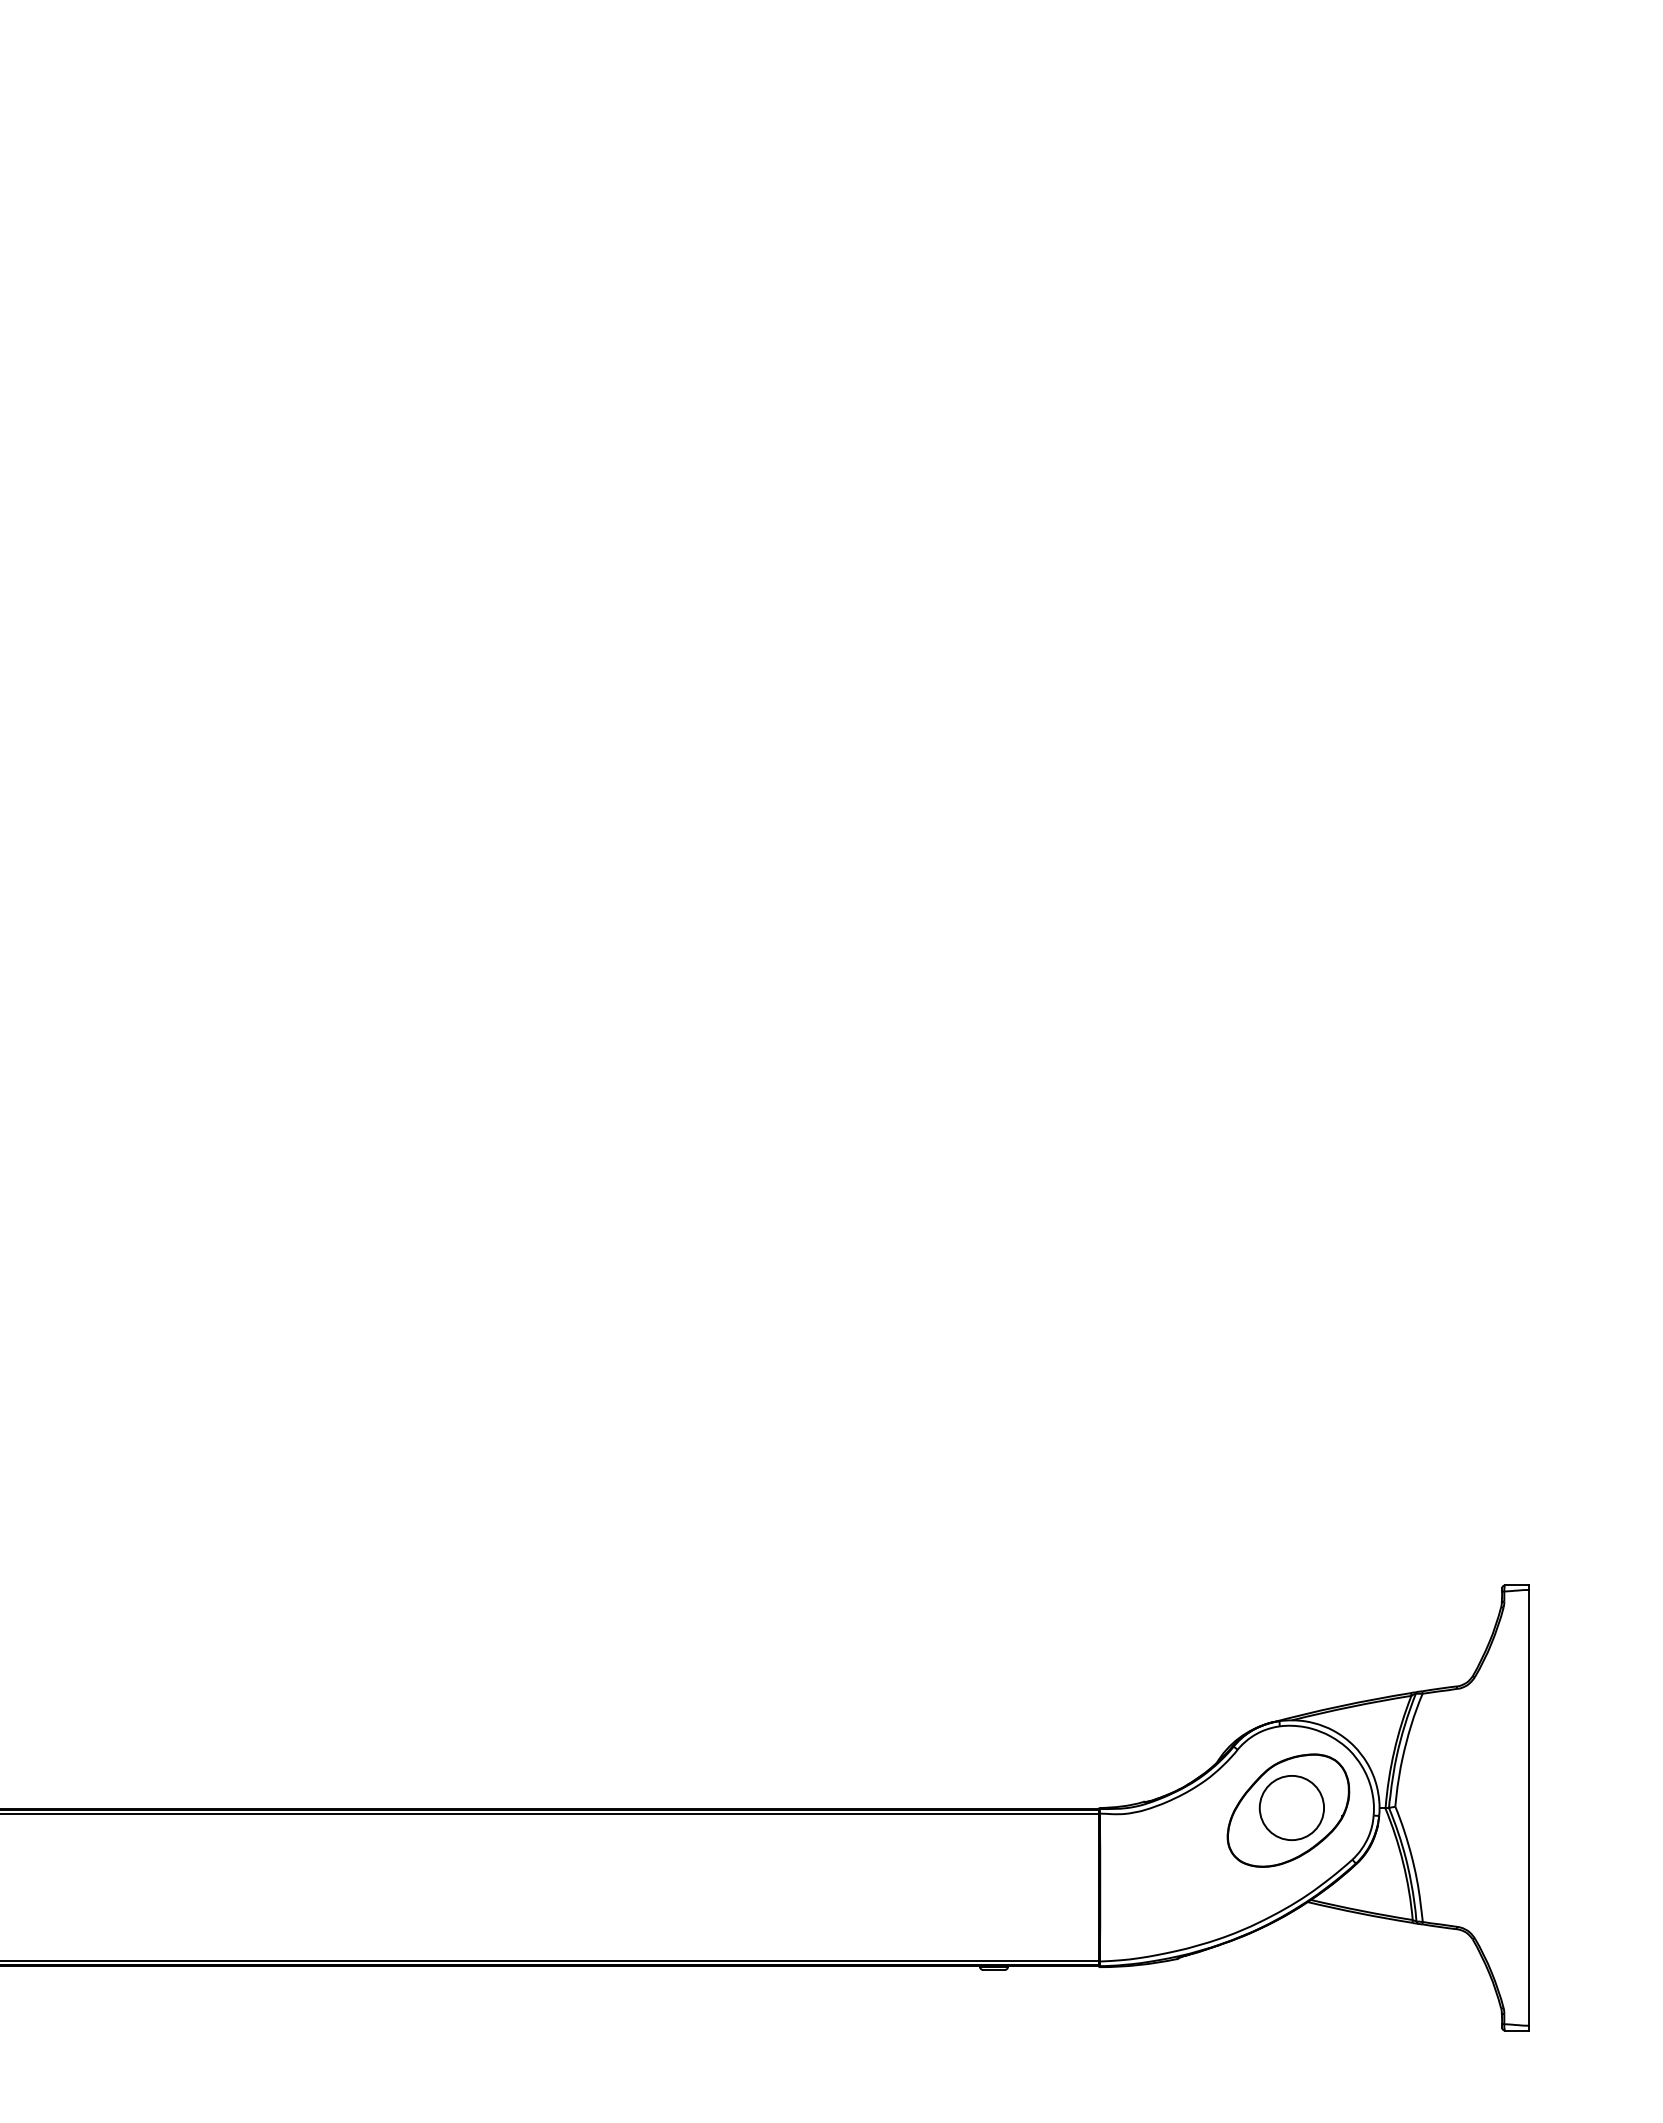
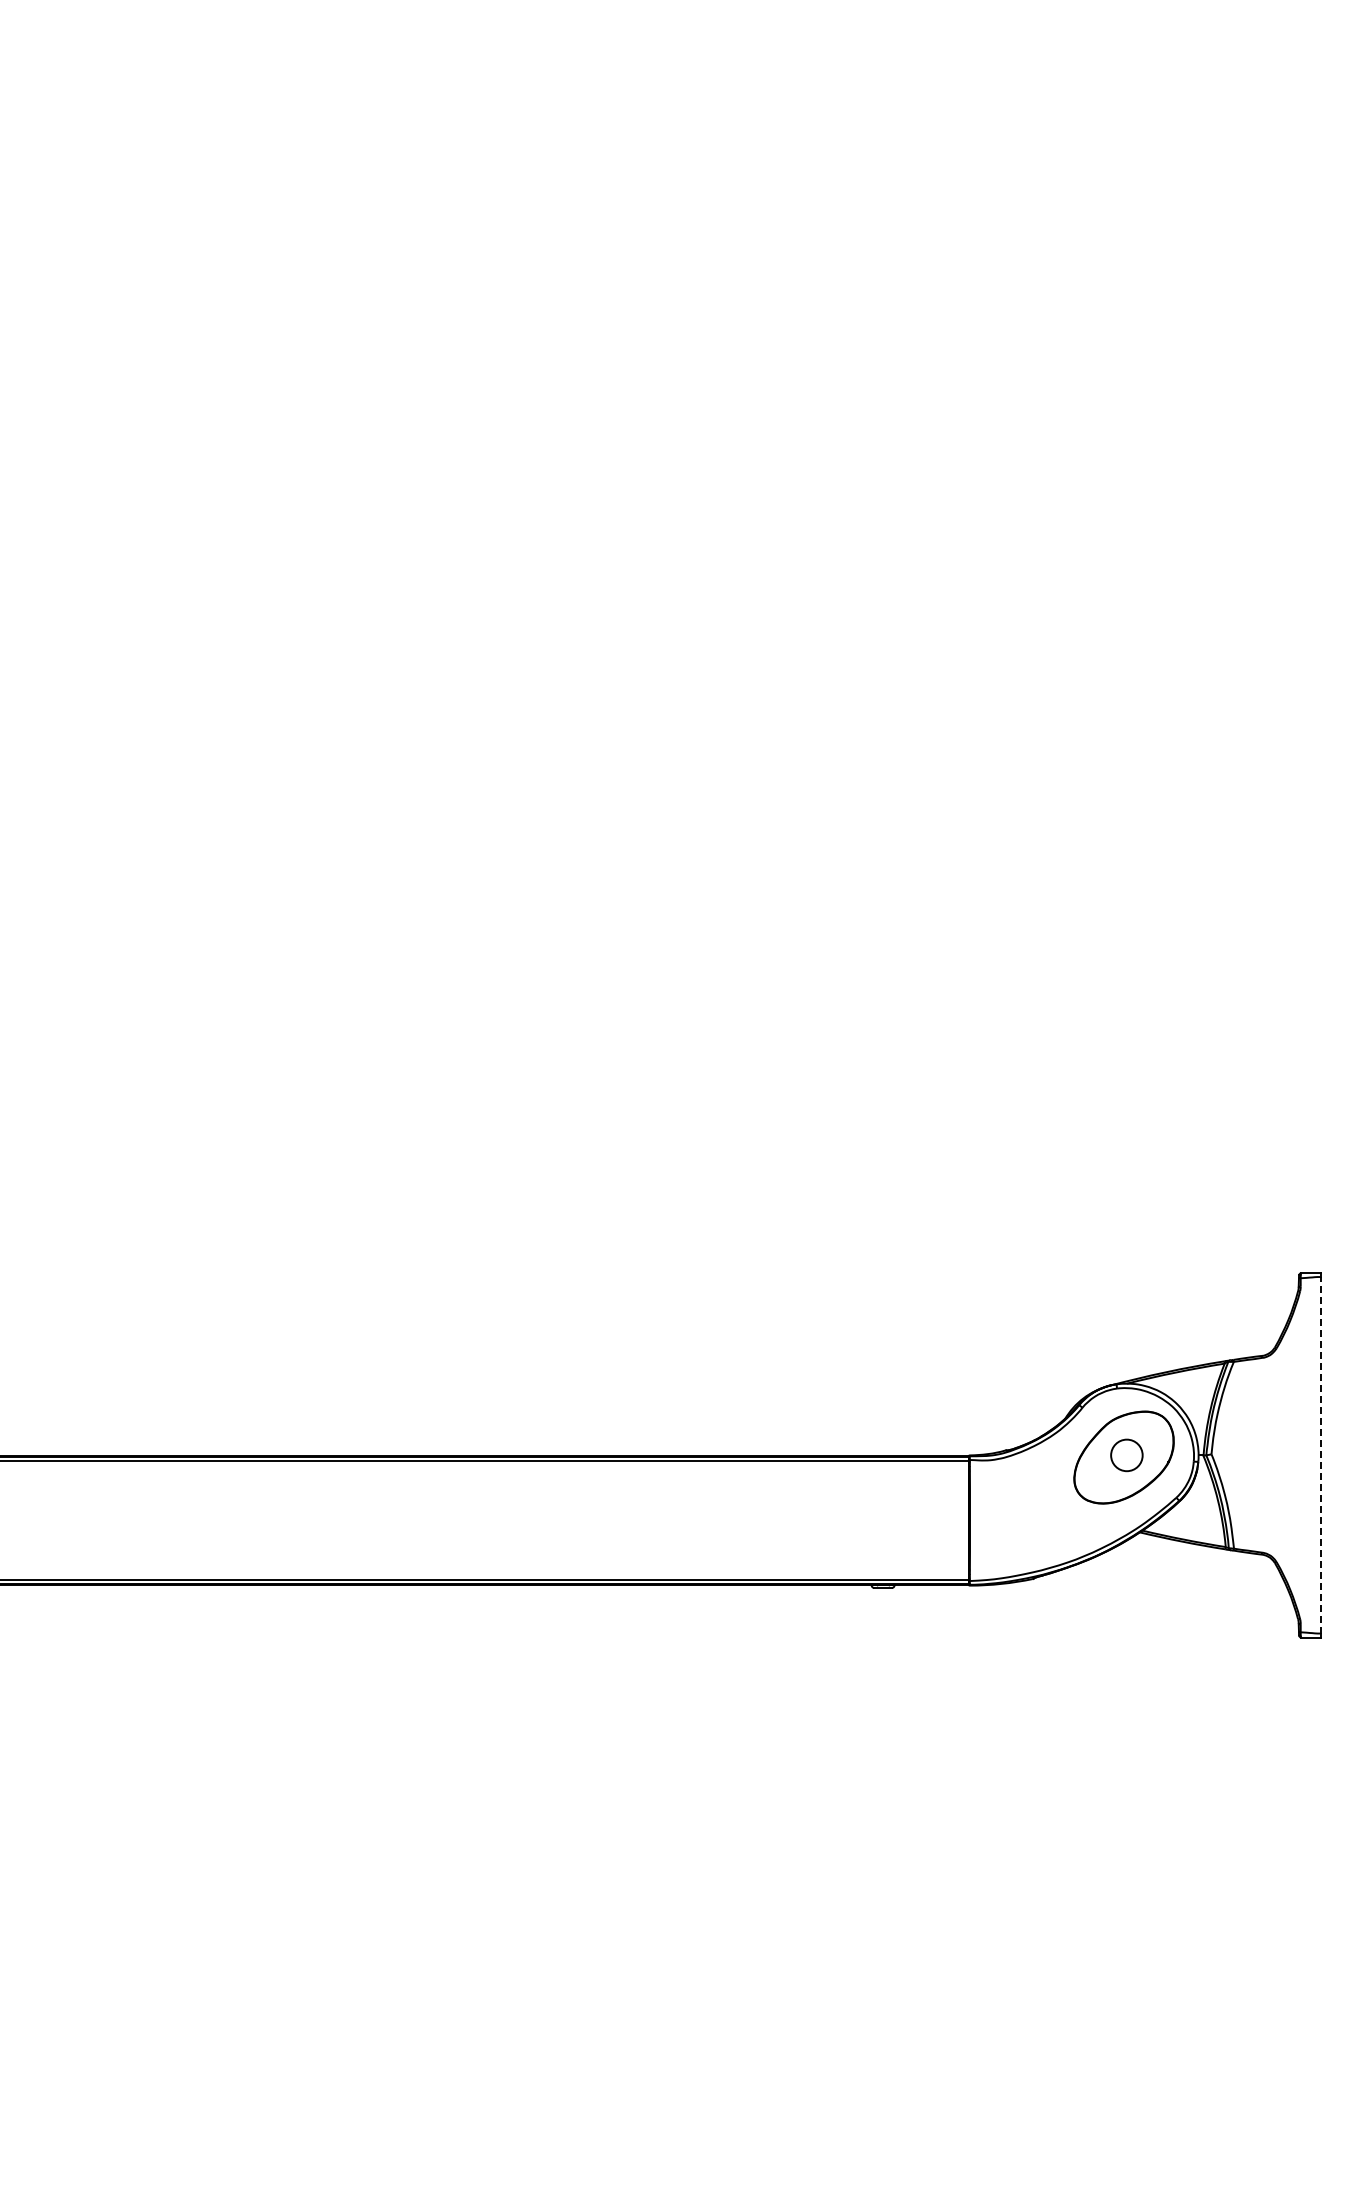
line: (1528, 1806) -> (1320, 1454), solid -> dashed
circle: (1291, 1808) -> (1126, 1455), size x0.6

